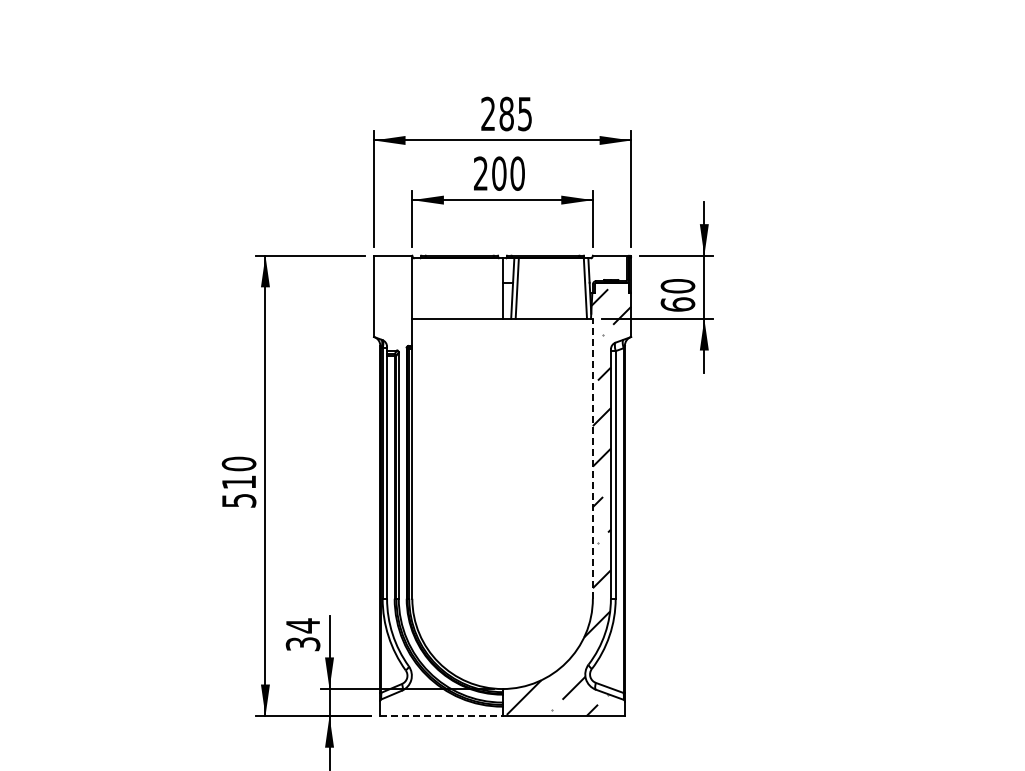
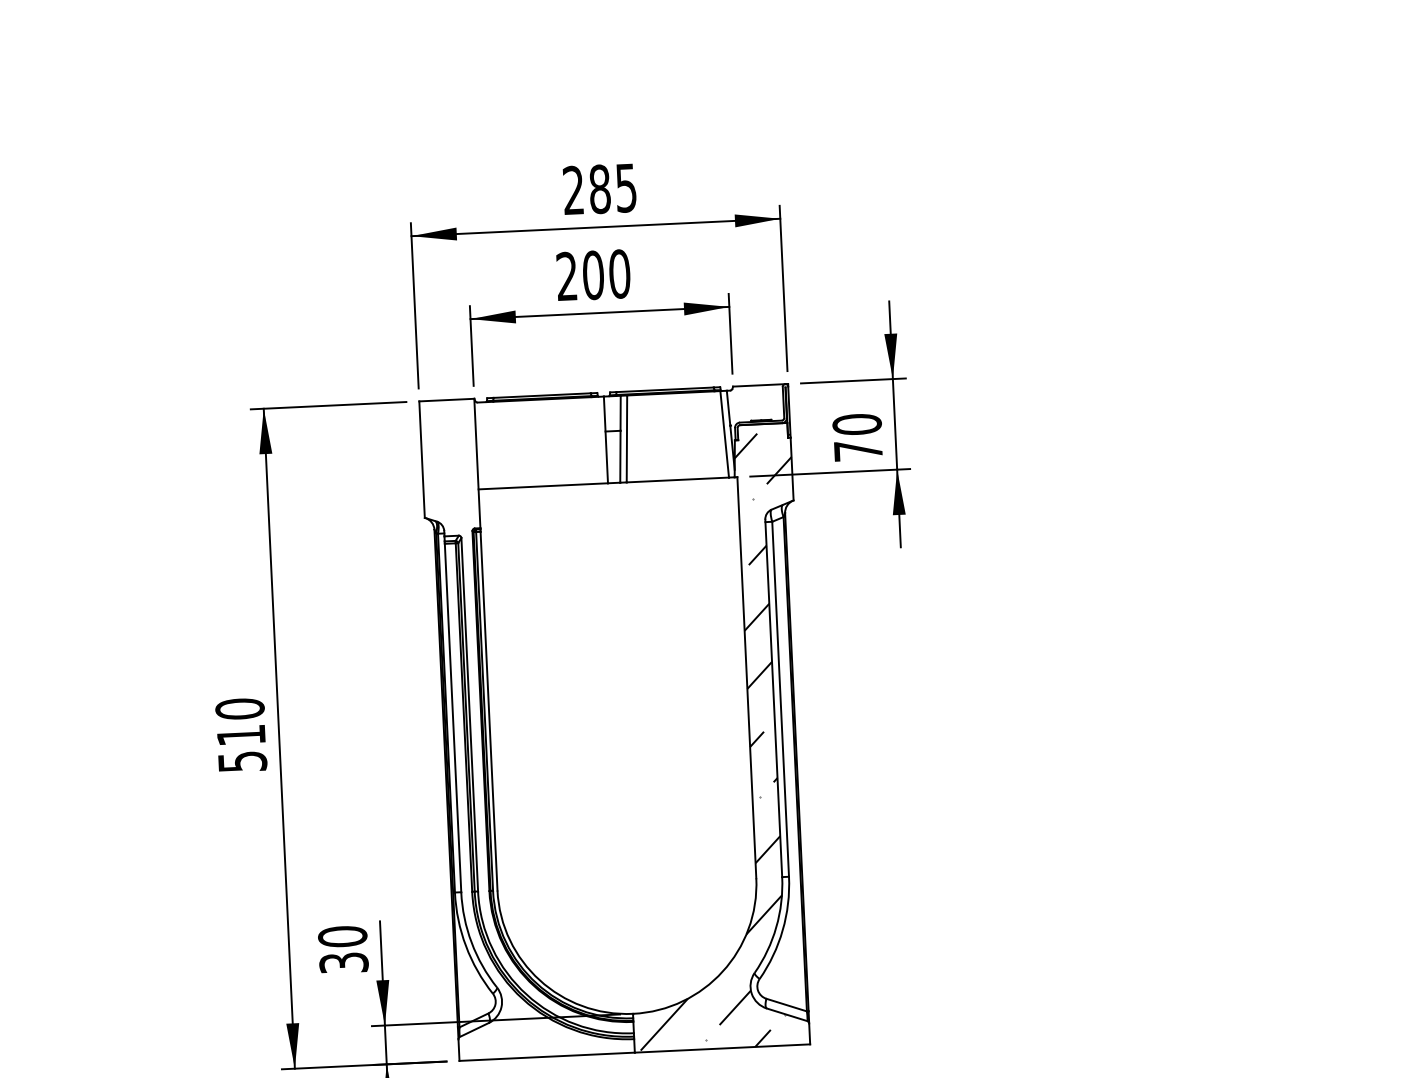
text: (677, 304) -> (857, 450), 60 -> 70
line: (592, 458) -> (746, 677), dashed -> solid
text: (302, 625) -> (341, 936), 34 -> 30
line: (441, 716) -> (547, 1057), dashed -> solid

